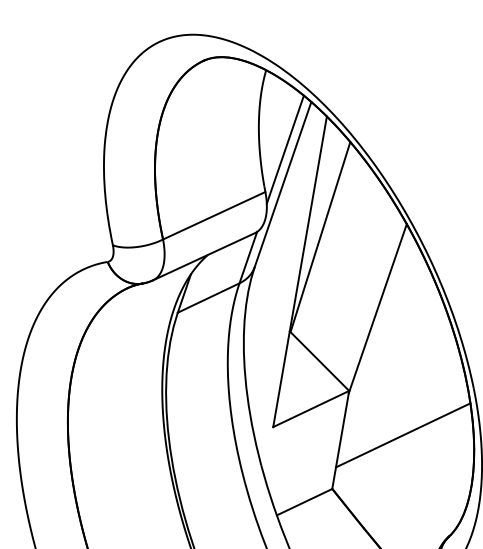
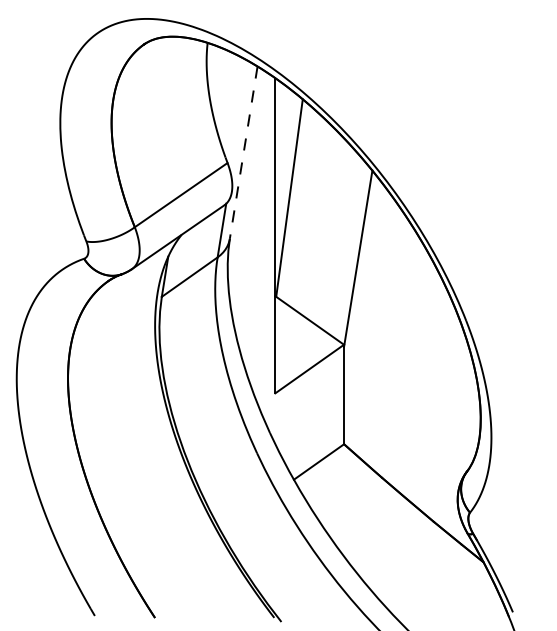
line: (284, 149) -> (239, 117), removed
line: (282, 185) -> (243, 153), solid -> dashed
line: (402, 435) -> (404, 379), removed

